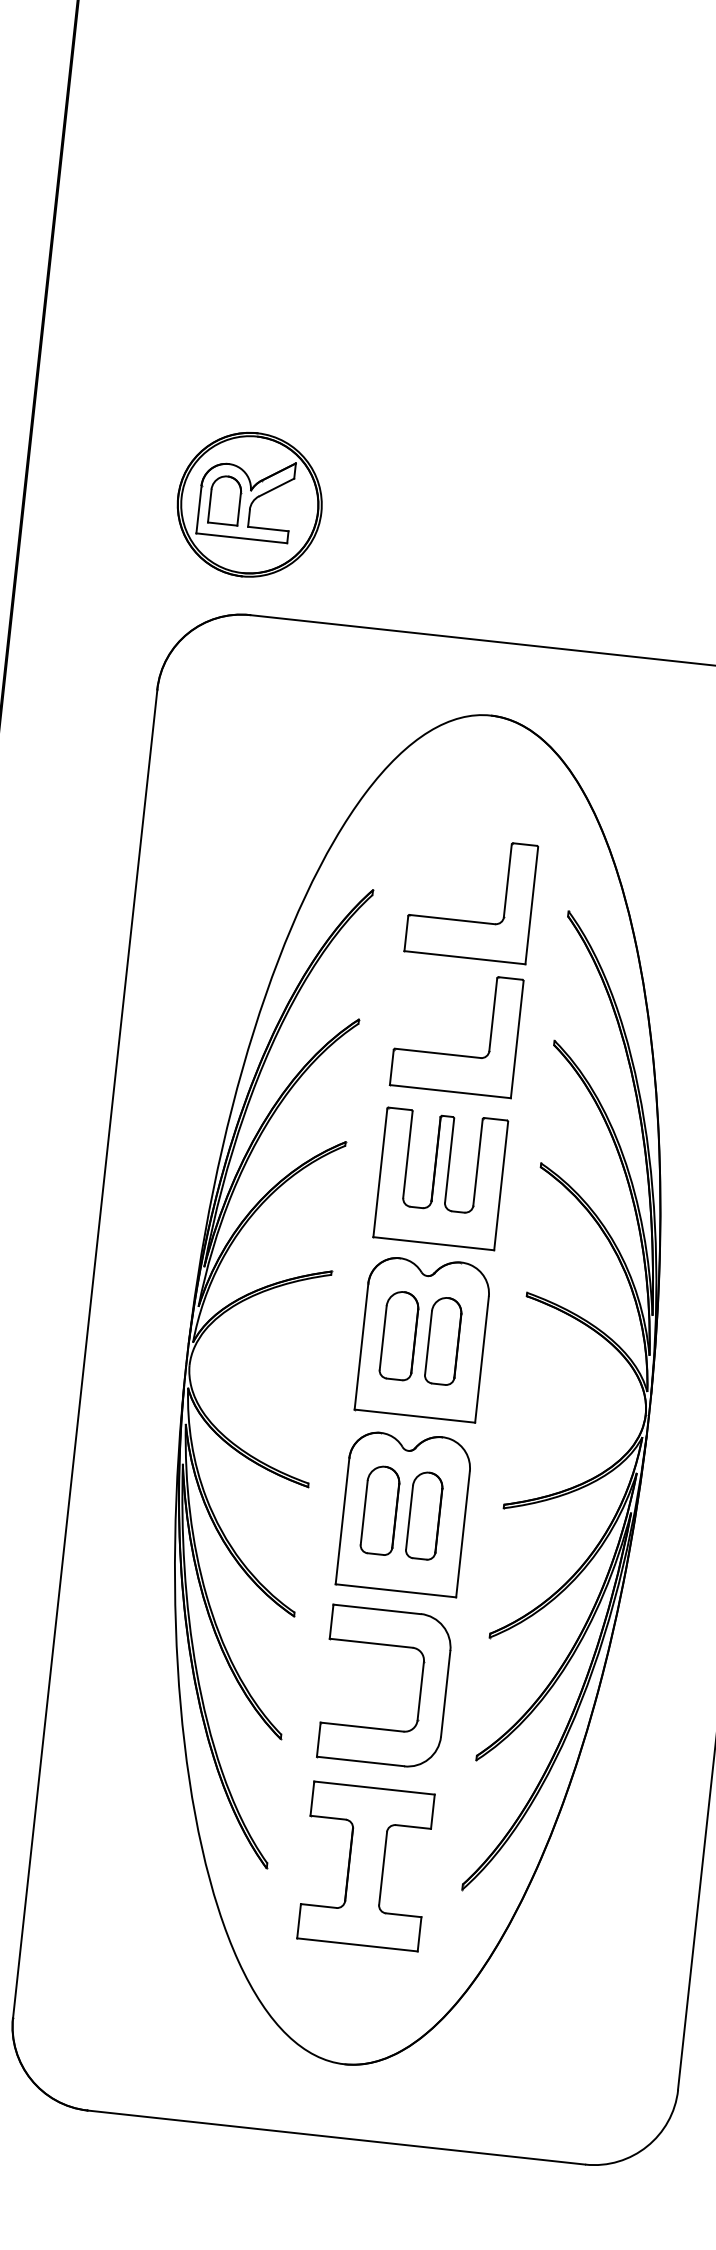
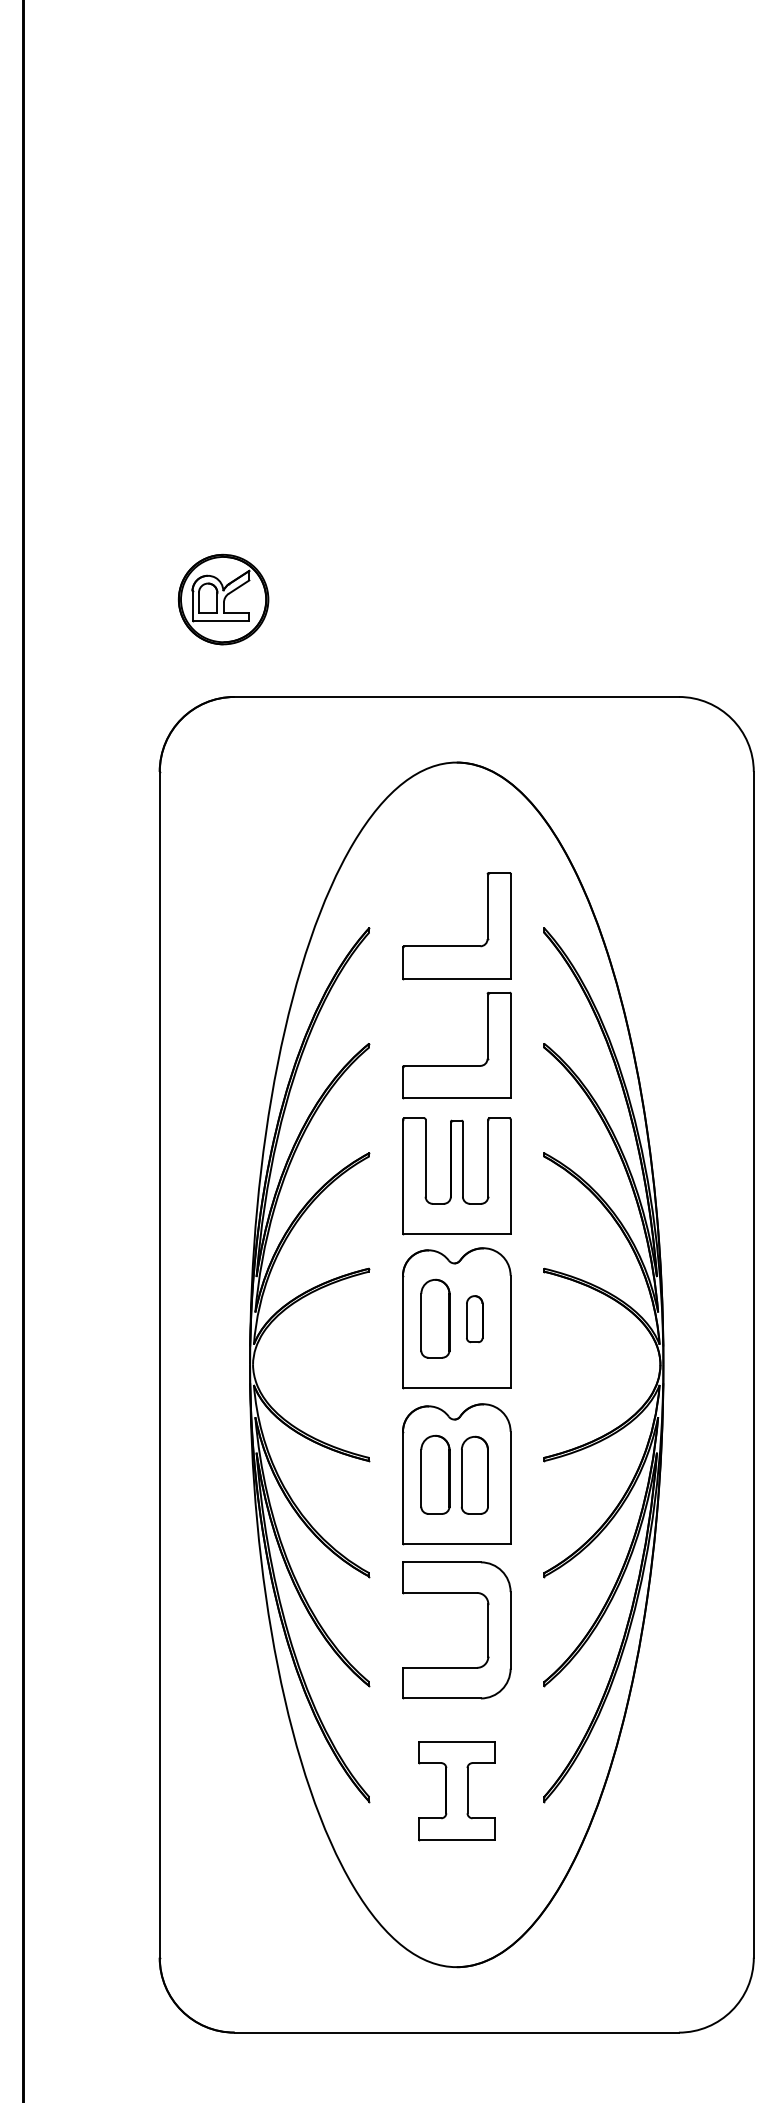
part: (249, 504) -> (223, 599), size x0.7
part: (443, 1340) -> (474, 1318), size x0.6
part: (365, 1866) -> (456, 1790), size x0.7

